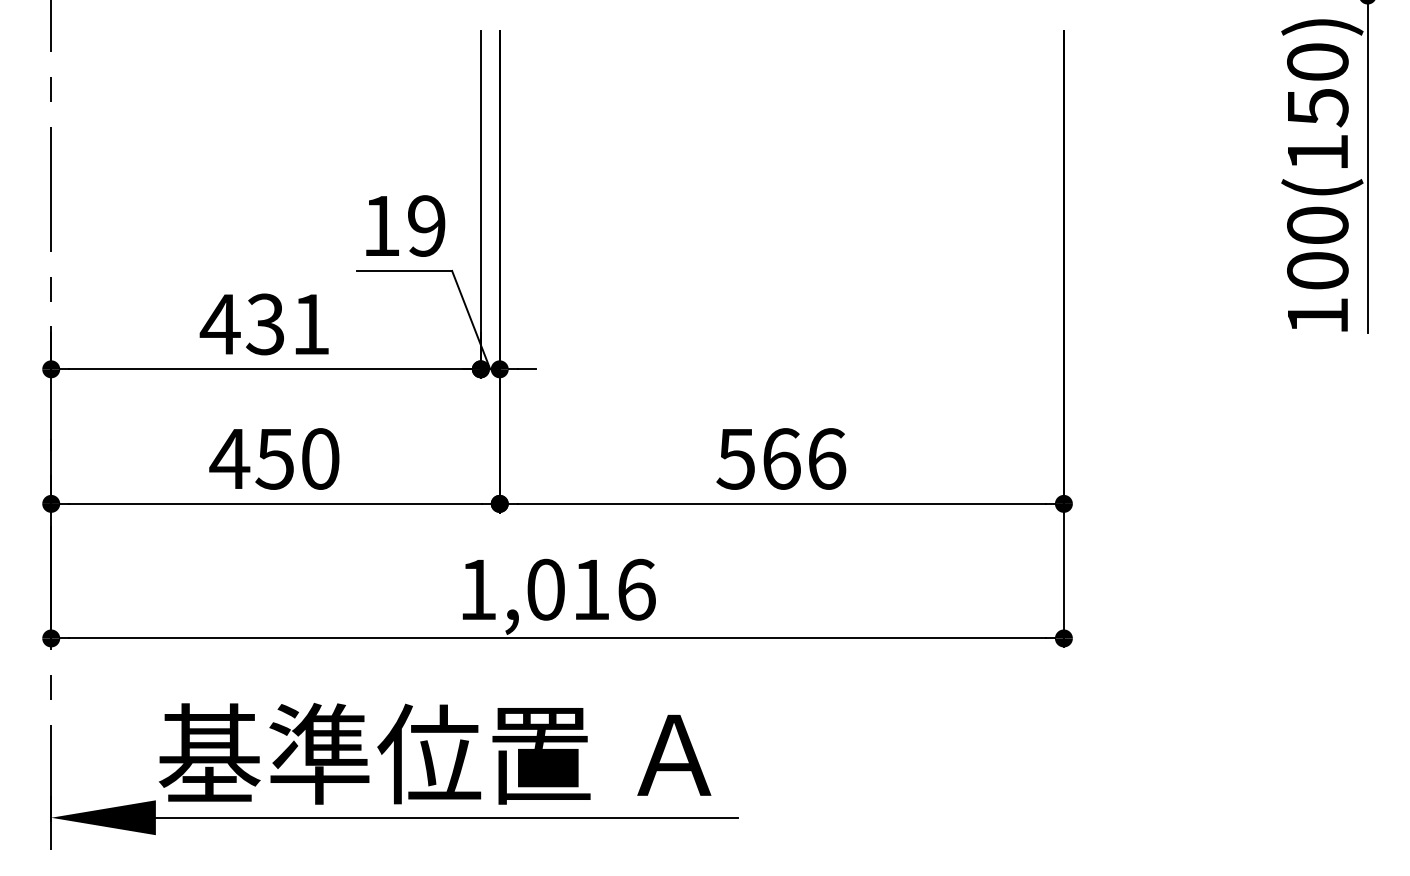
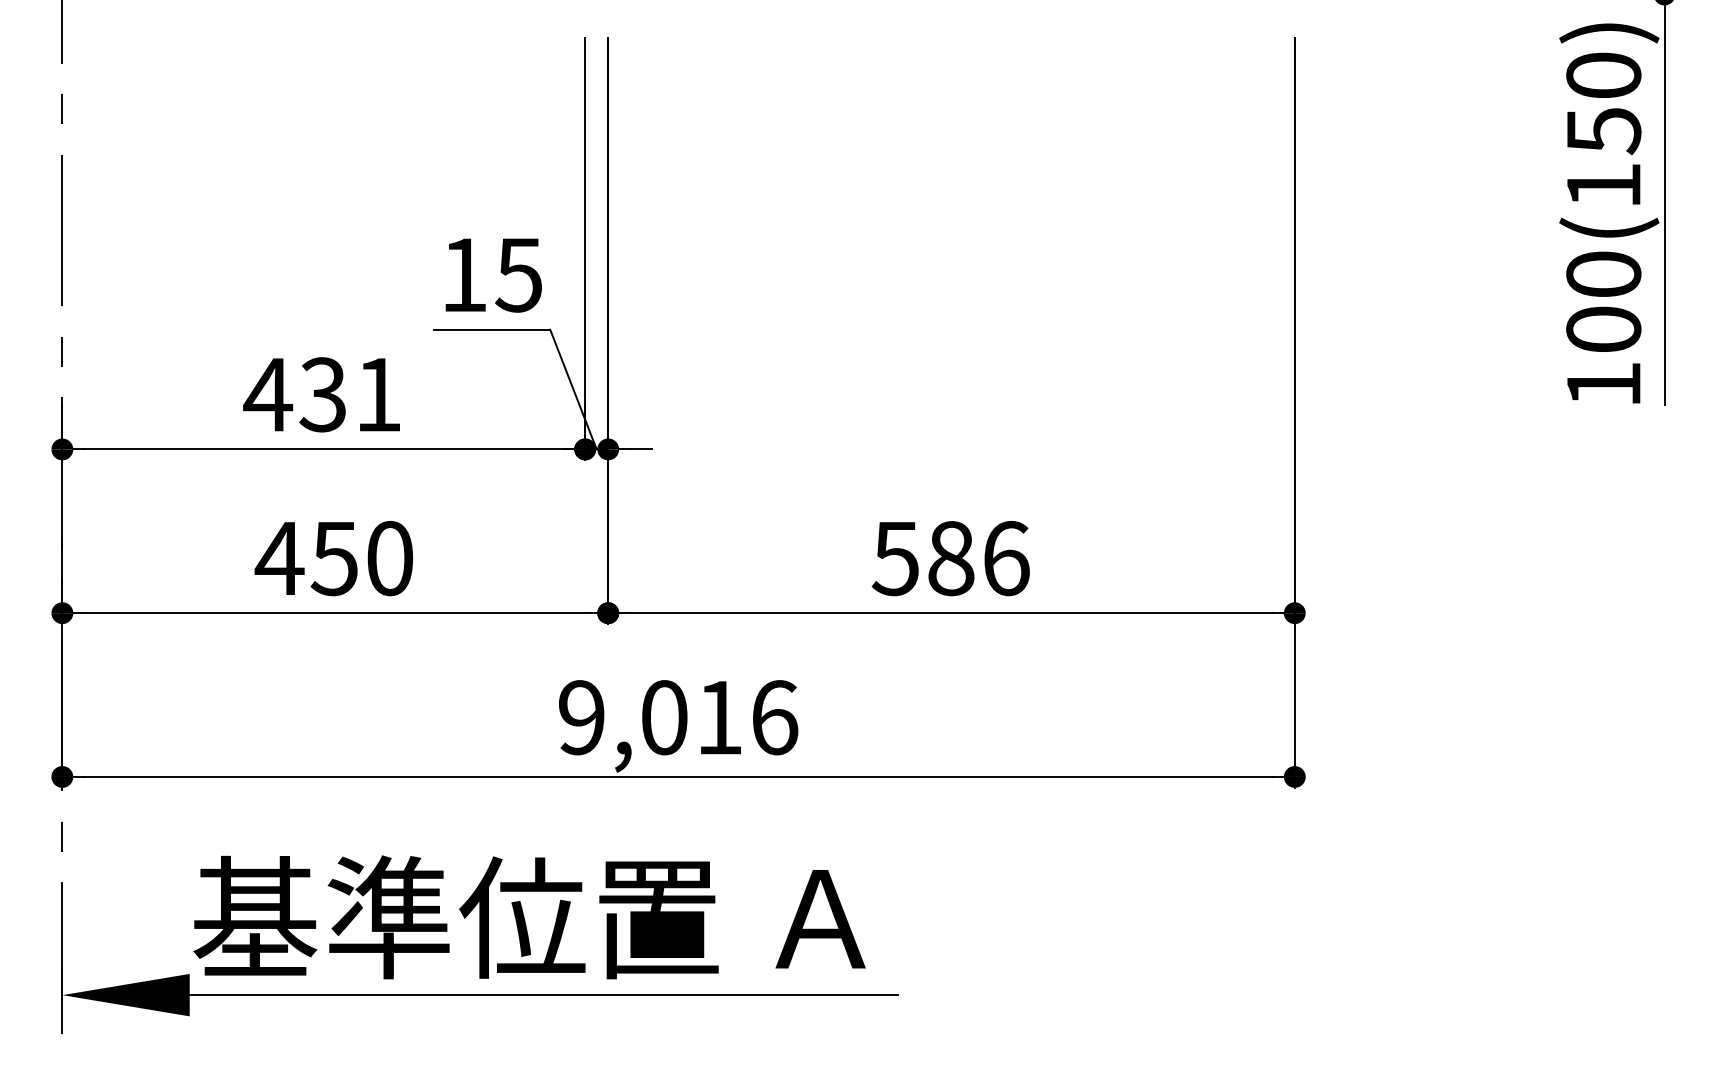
text: (426, 225) -> (518, 274), 19 -> 15
text: (781, 458) -> (951, 558), 566 -> 586
text: (477, 589) -> (581, 717), 1,016 -> 9,016

